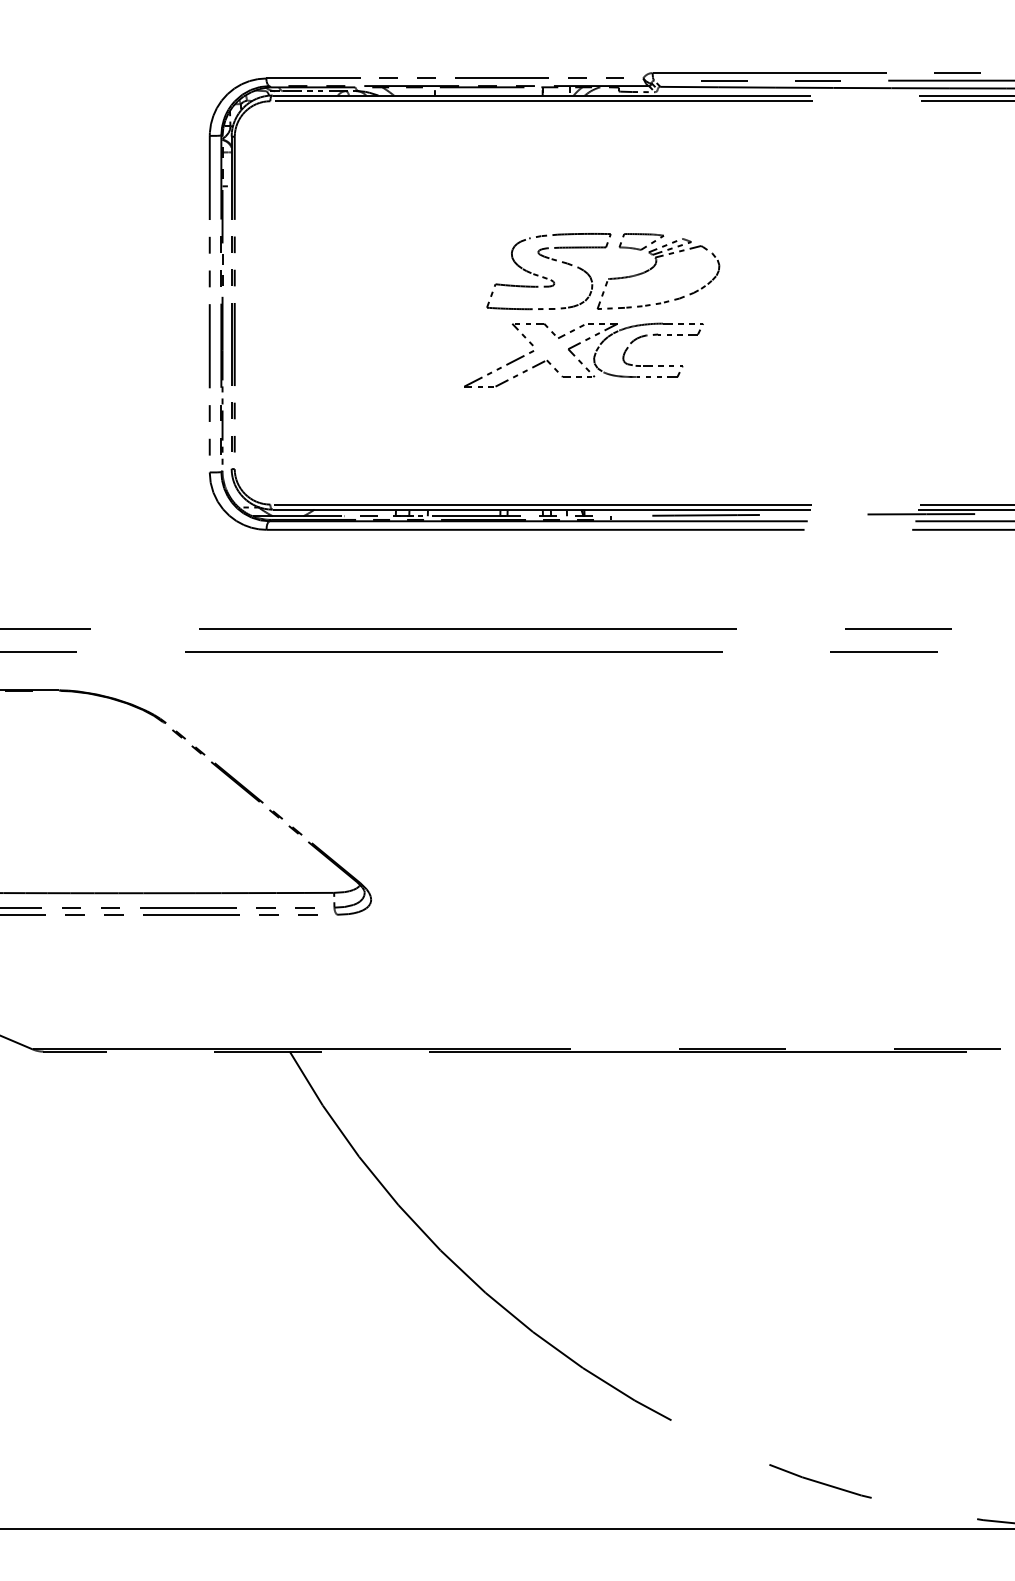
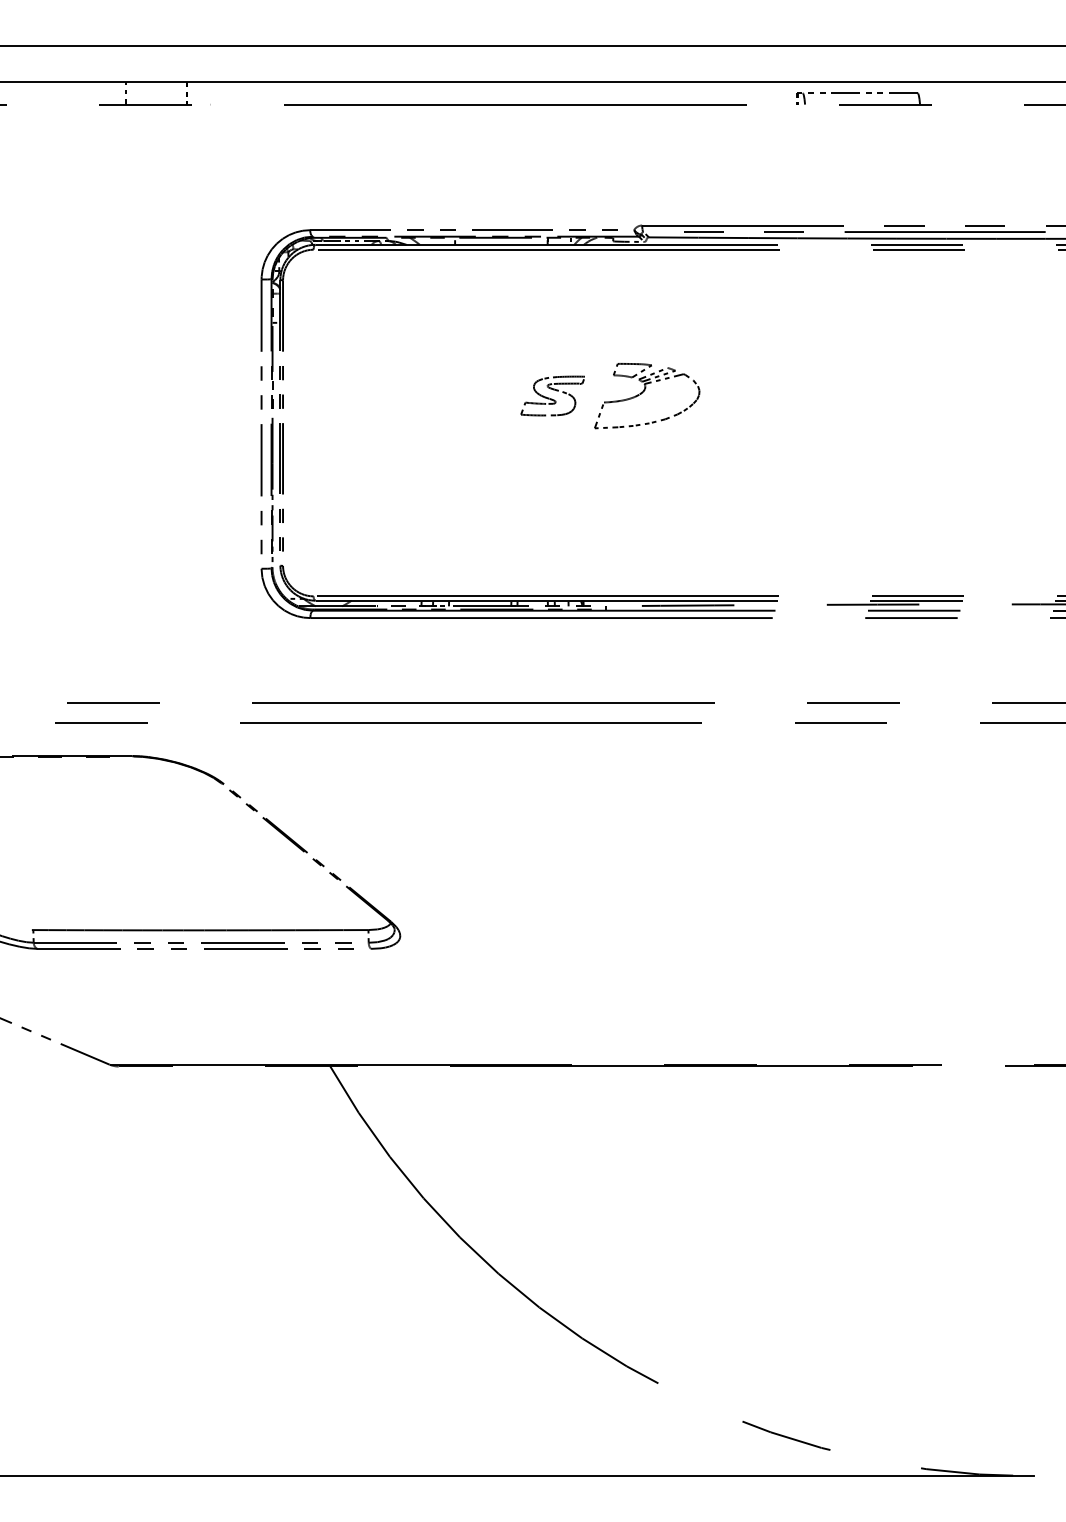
part: (548, 270) -> (552, 395), size x0.6
part: (584, 354) -> (583, 467), removed

